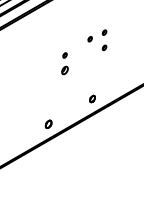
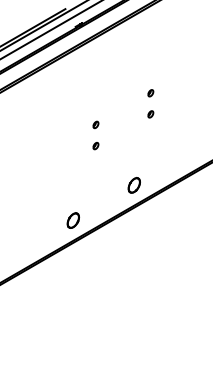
part: (89, 39) -> (130, 102), removed
part: (64, 71) -> (95, 146), size x0.62
part: (92, 99) -> (133, 185), size x1.67
part: (48, 124) -> (72, 220), size x1.43

